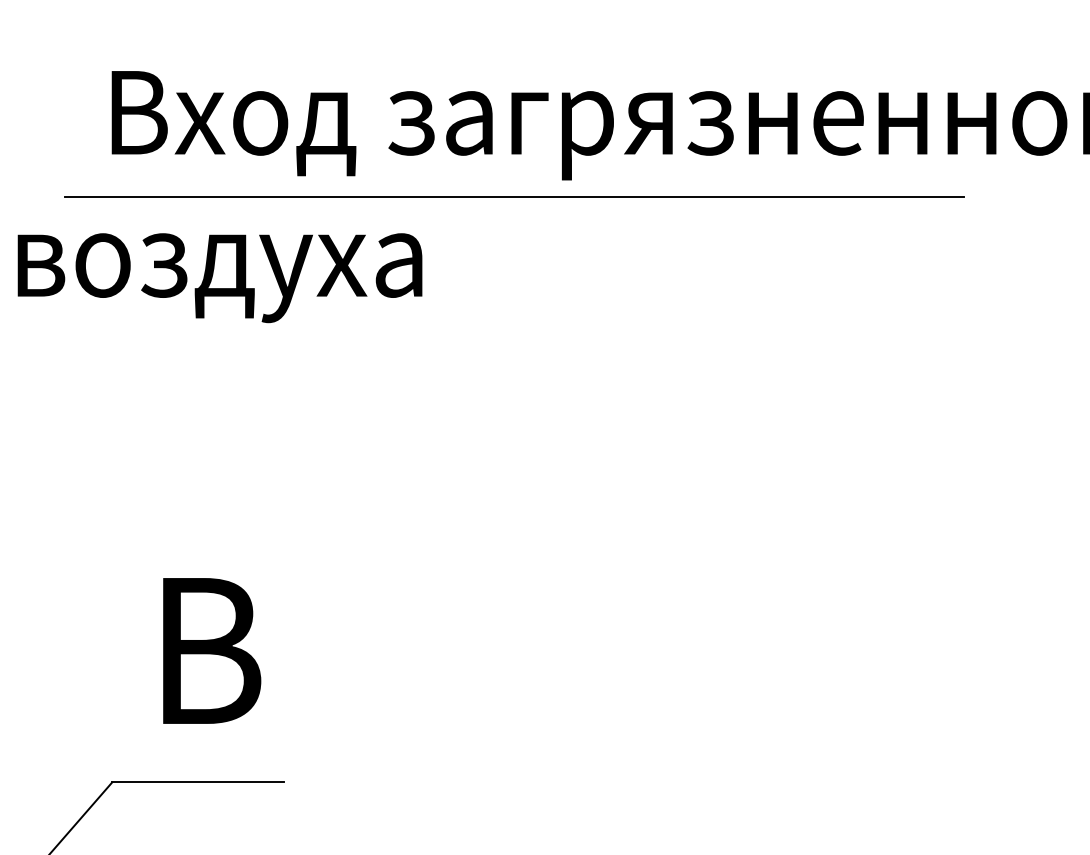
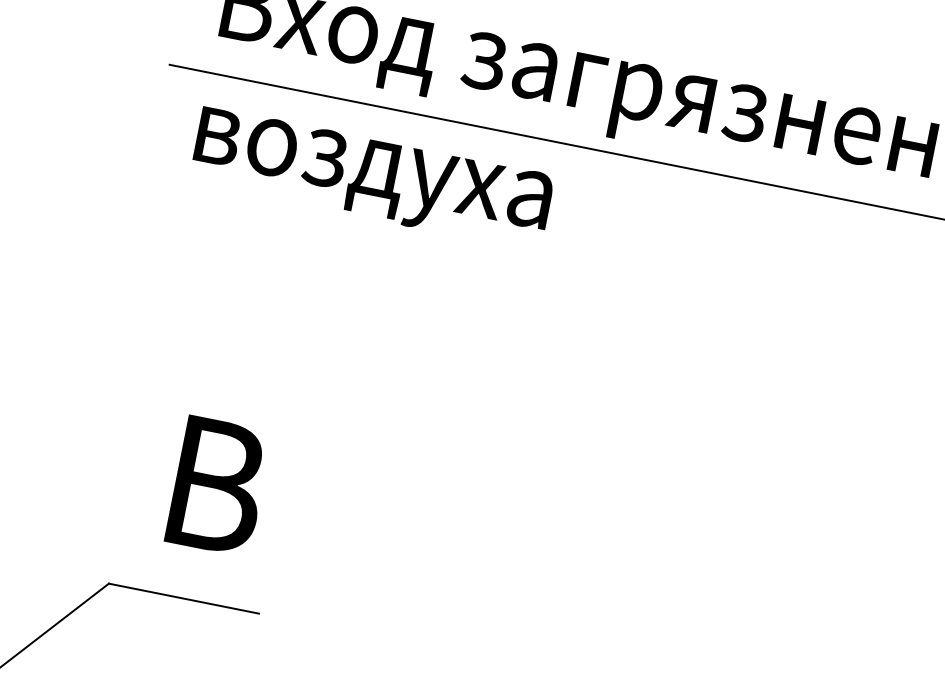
text: (219, 278) -> (371, 179), moved

